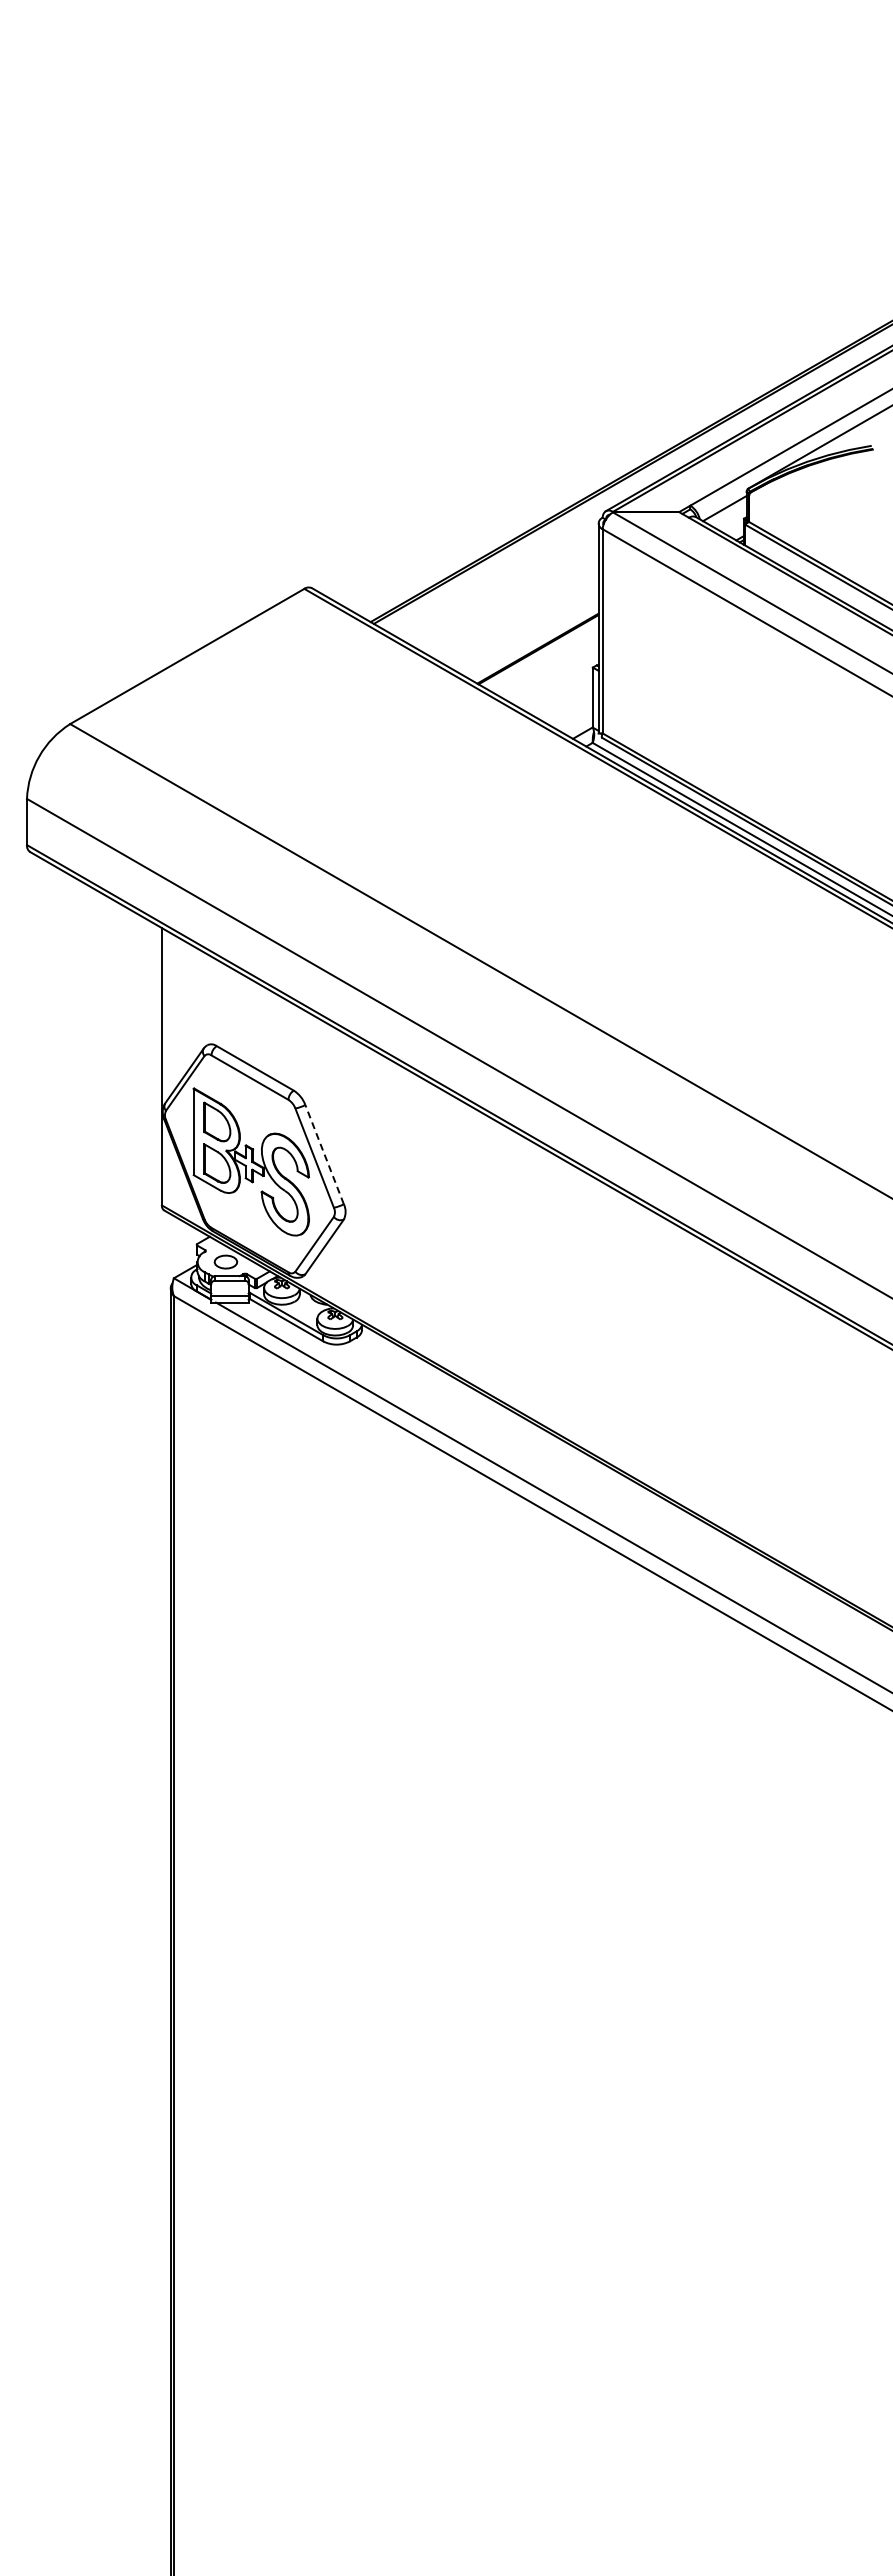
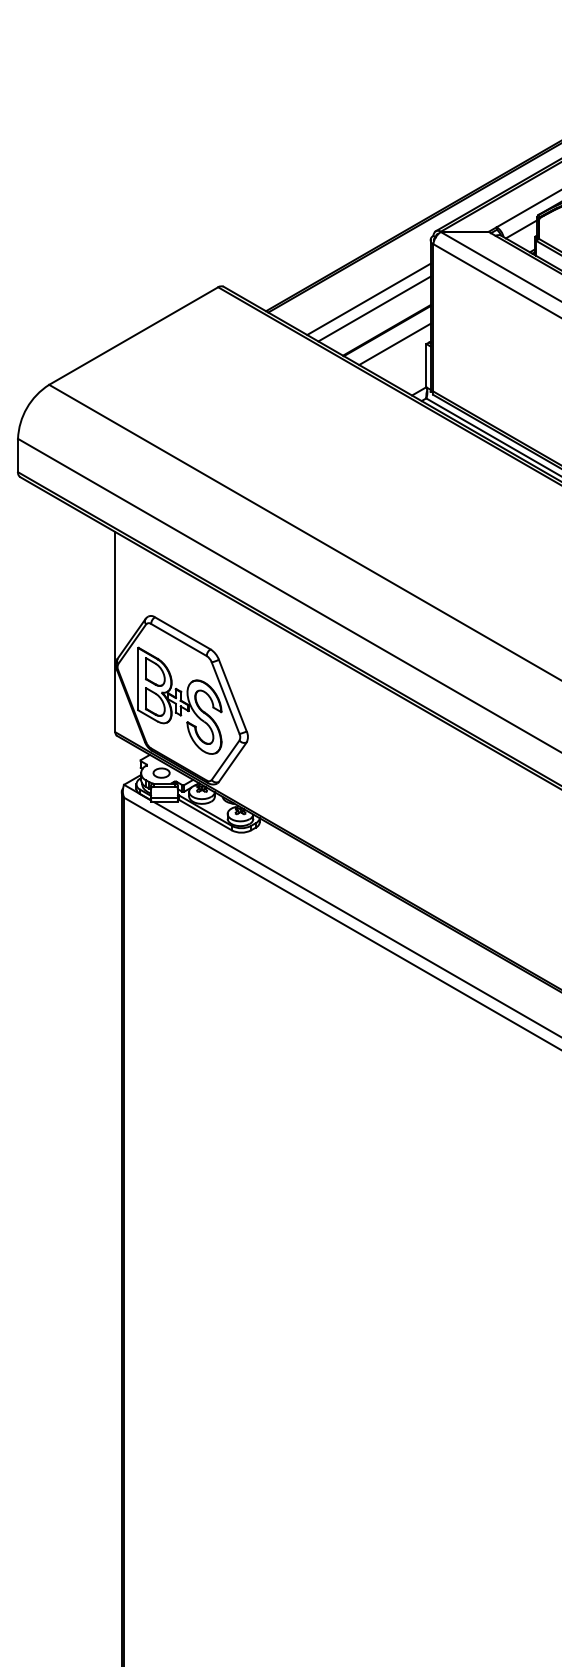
line: (512, 605) -> (368, 299), added
line: (520, 618) -> (374, 308), added
line: (548, 667) -> (394, 344), added
line: (324, 1154) -> (232, 695), dashed -> solid

